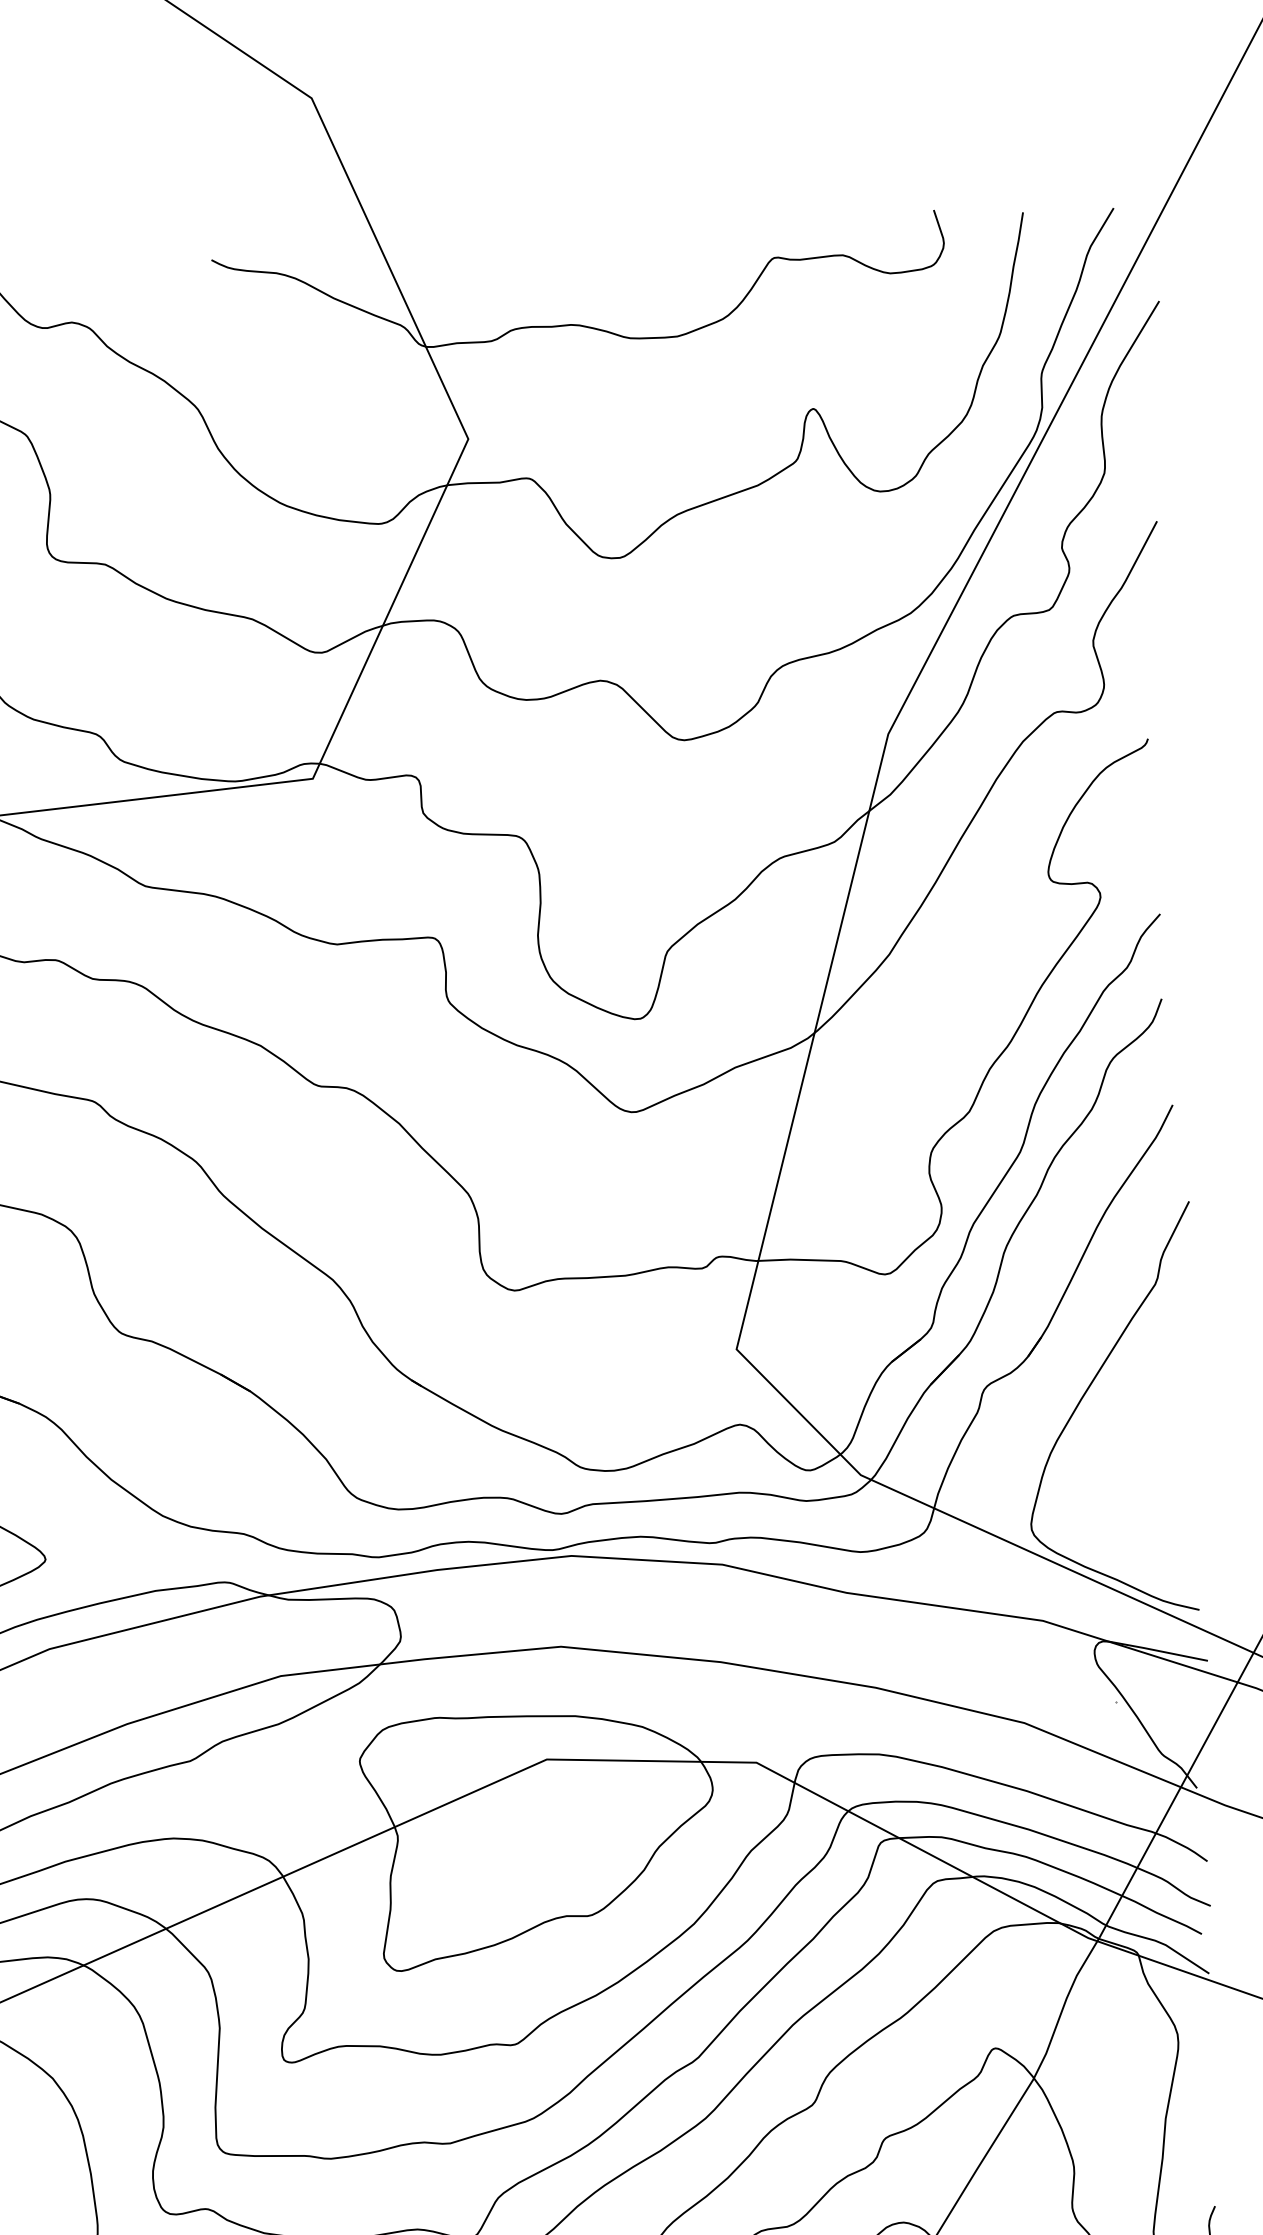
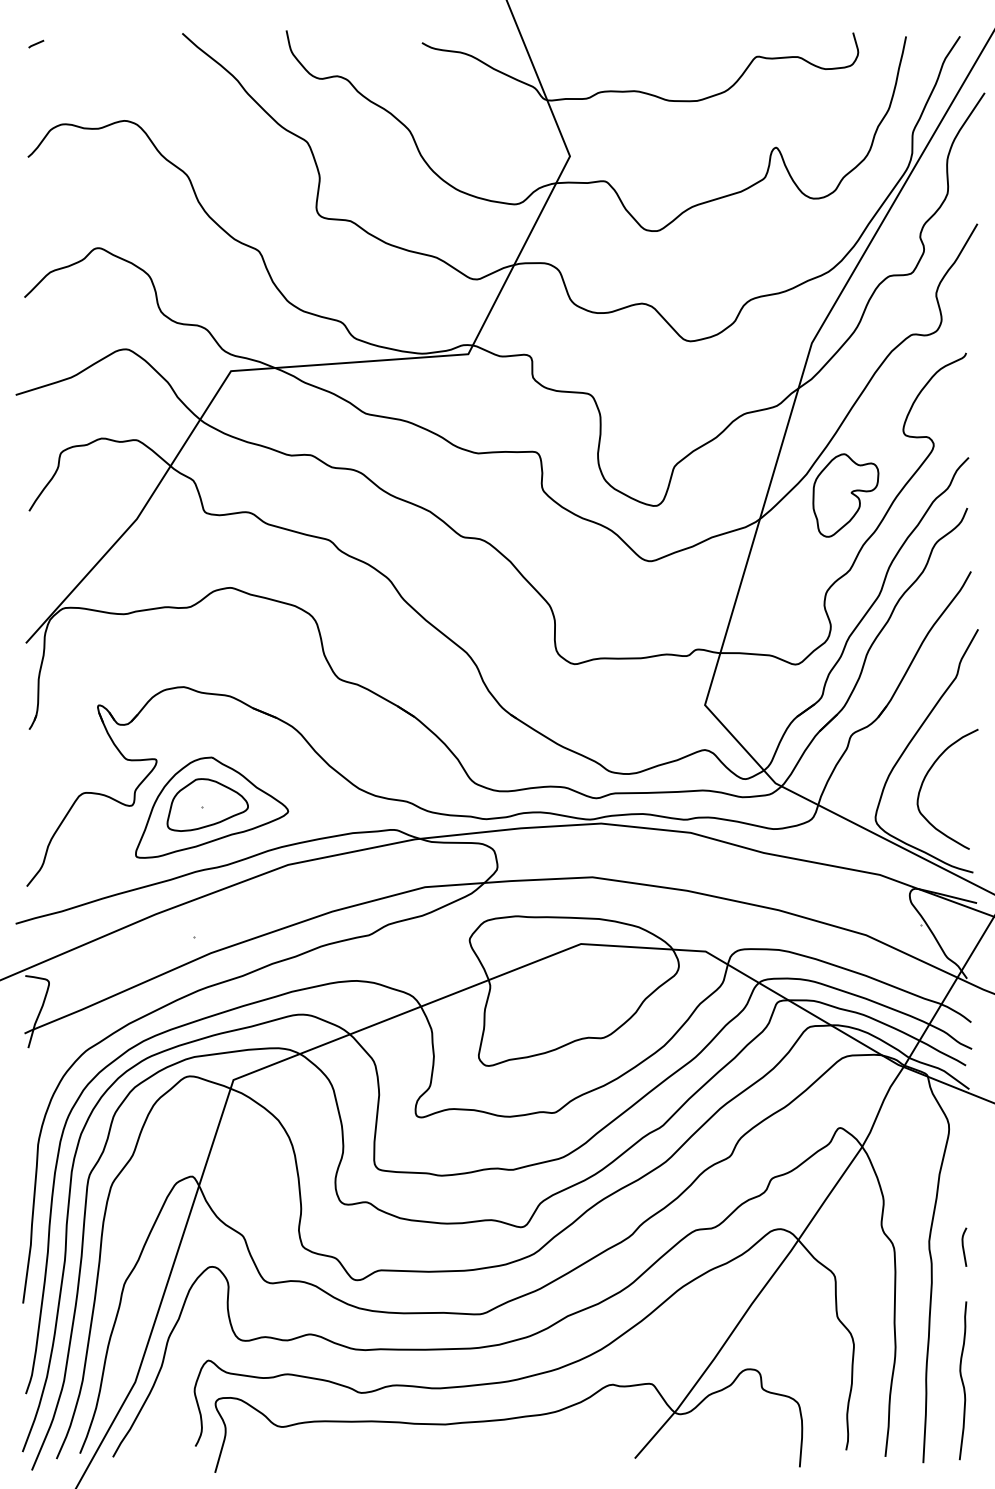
part: (956, 987) -> (845, 495), added
curve: (1112, 1457) -> (925, 779), added

